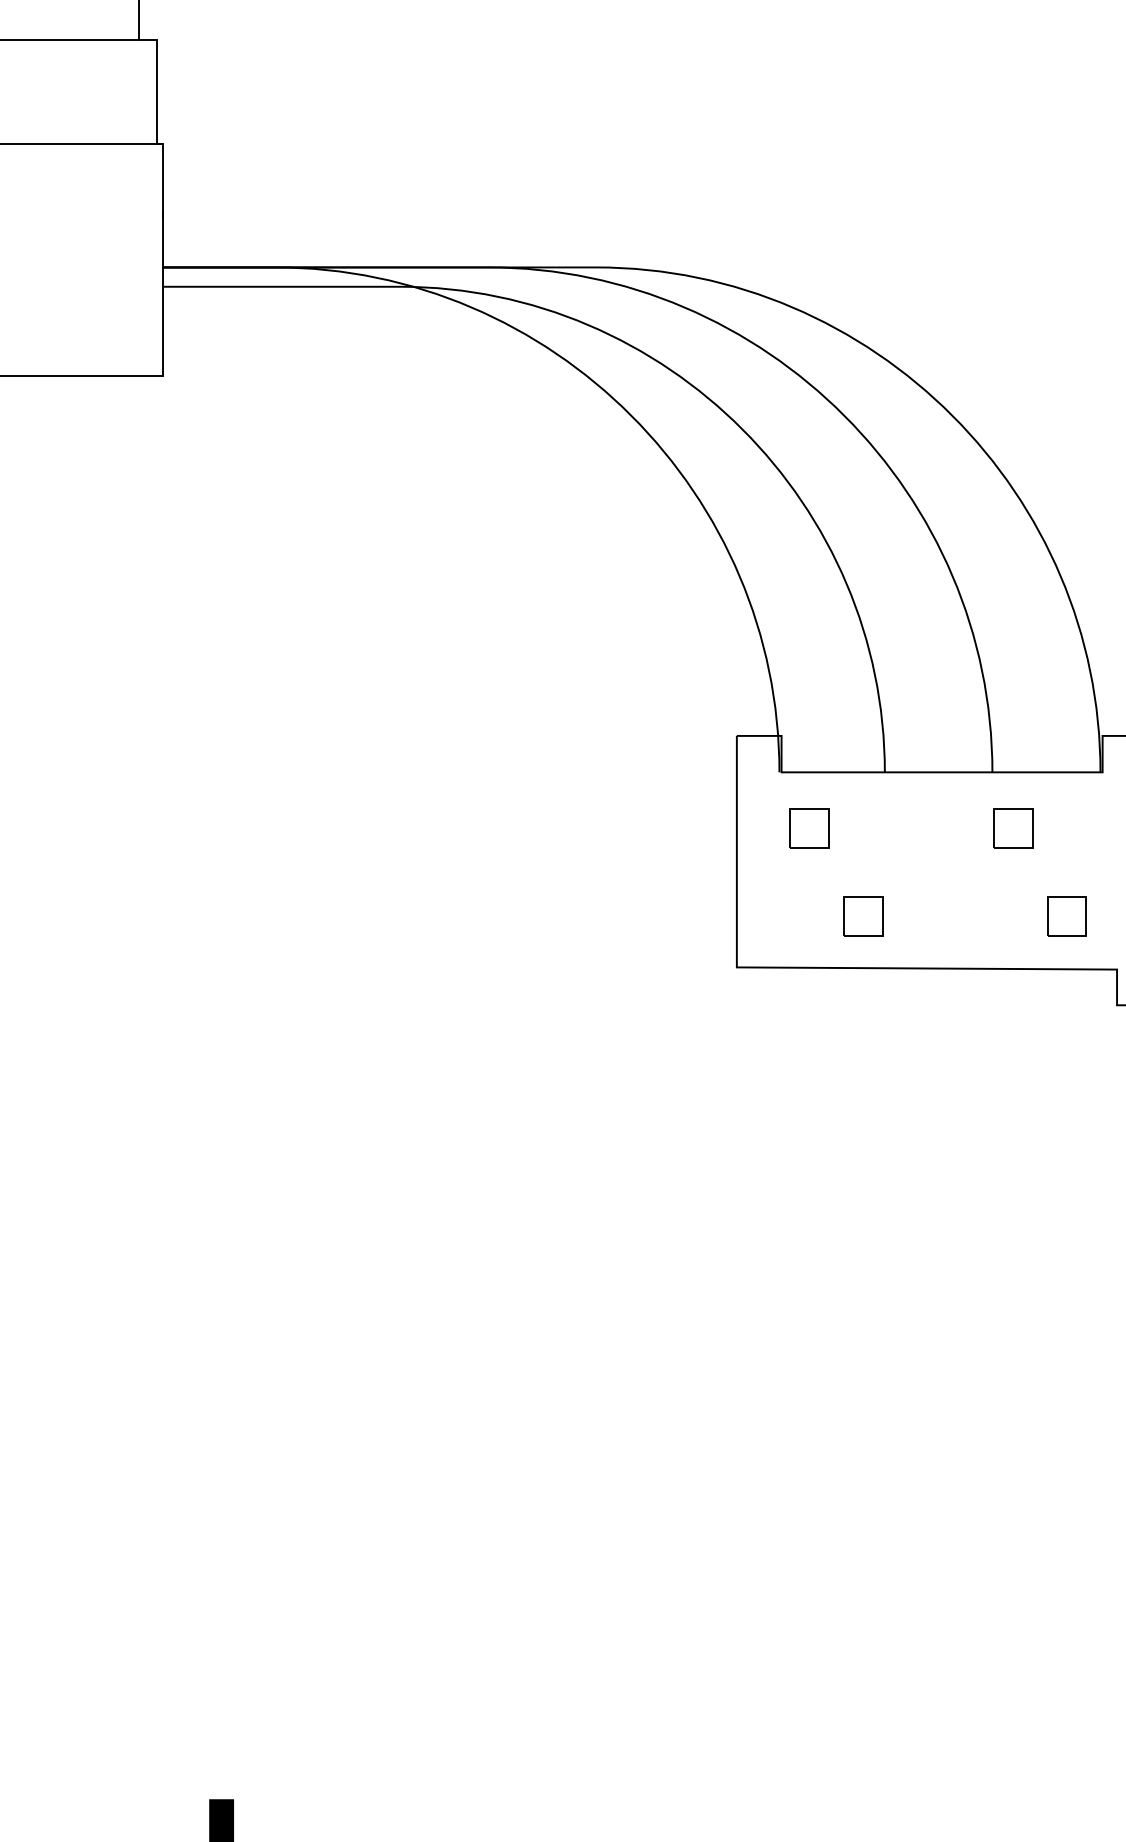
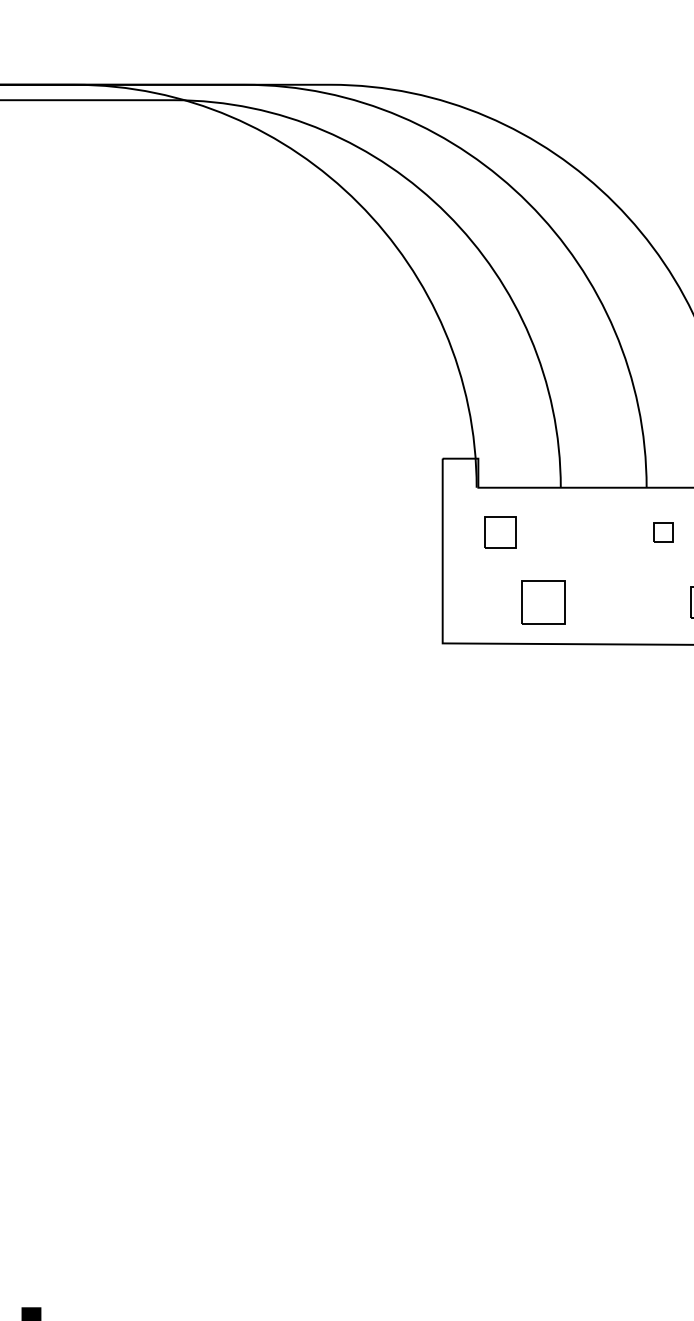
part: (1013, 828) -> (663, 532), size x0.6
part: (863, 916) -> (543, 602), size x1.4

